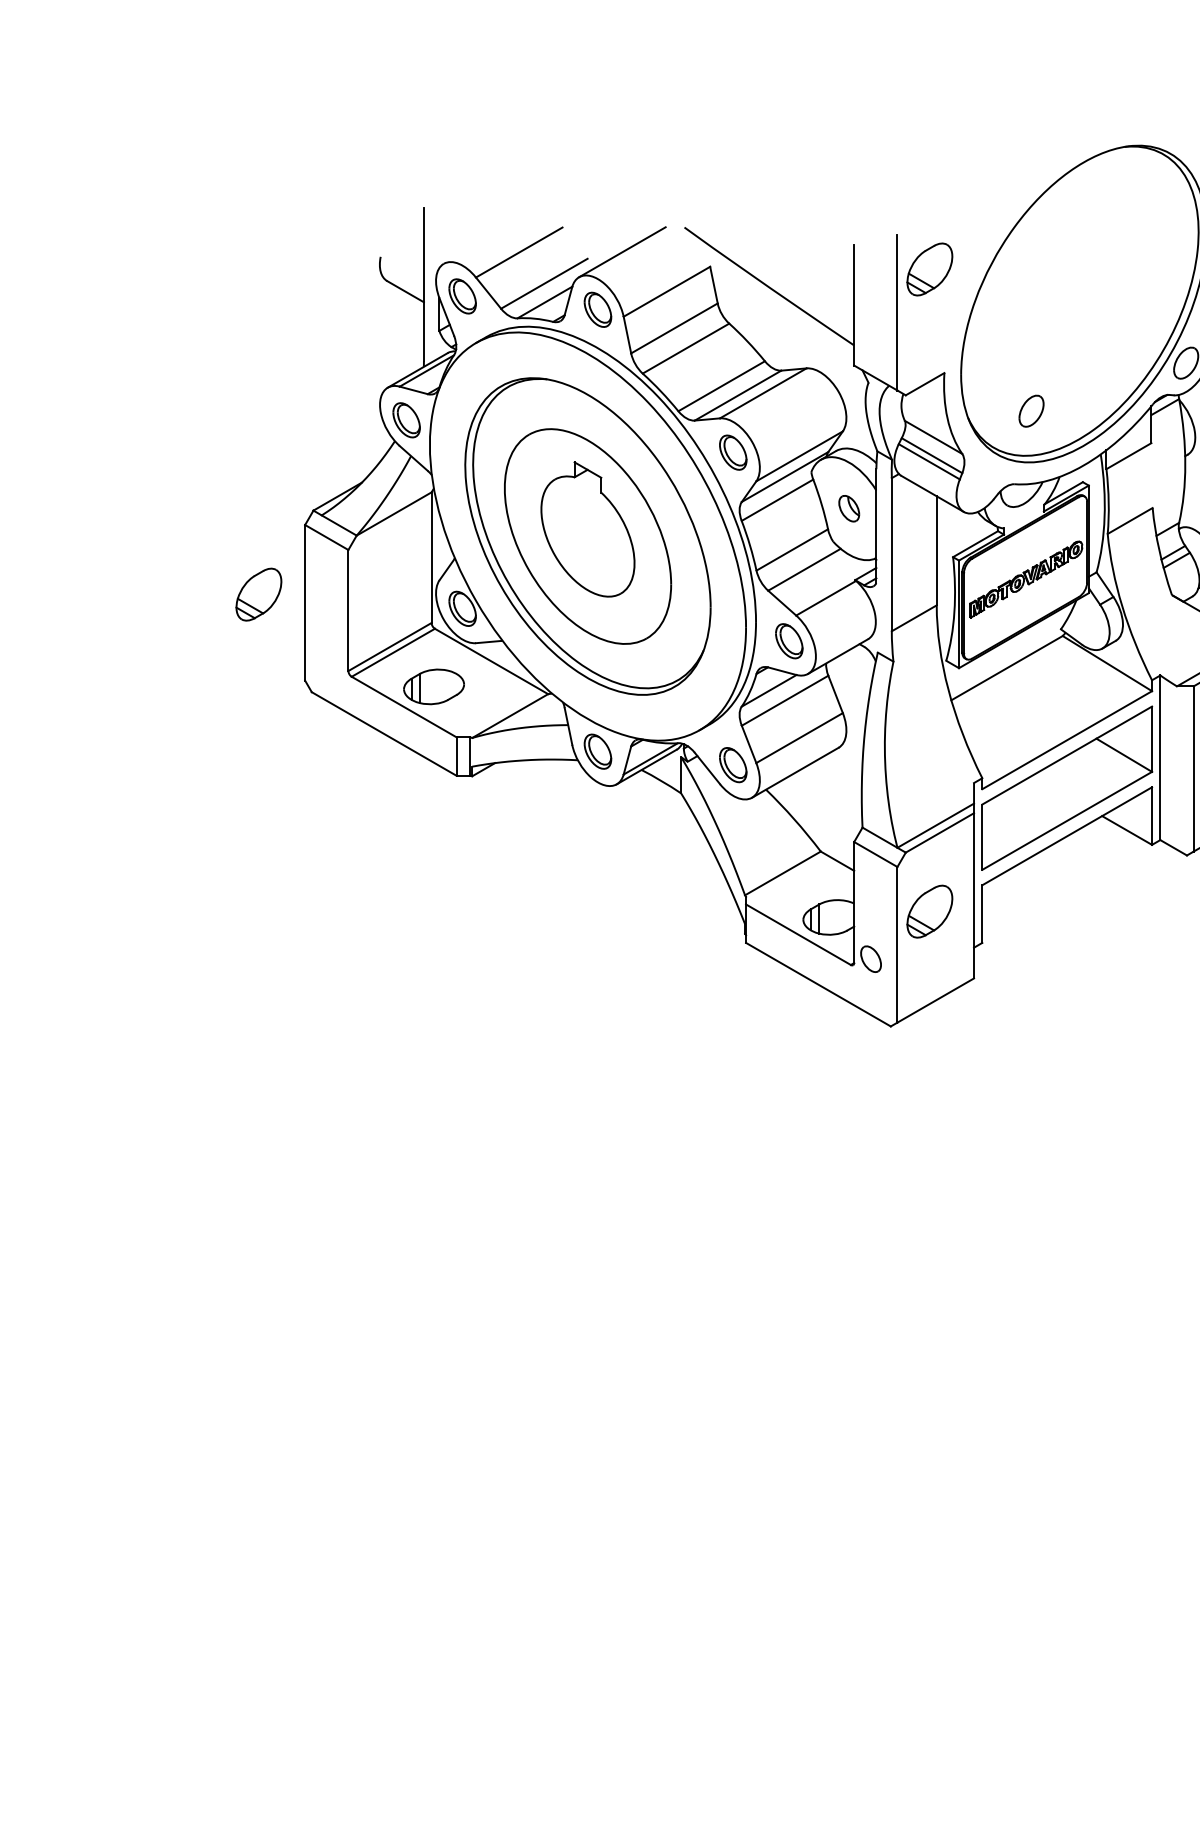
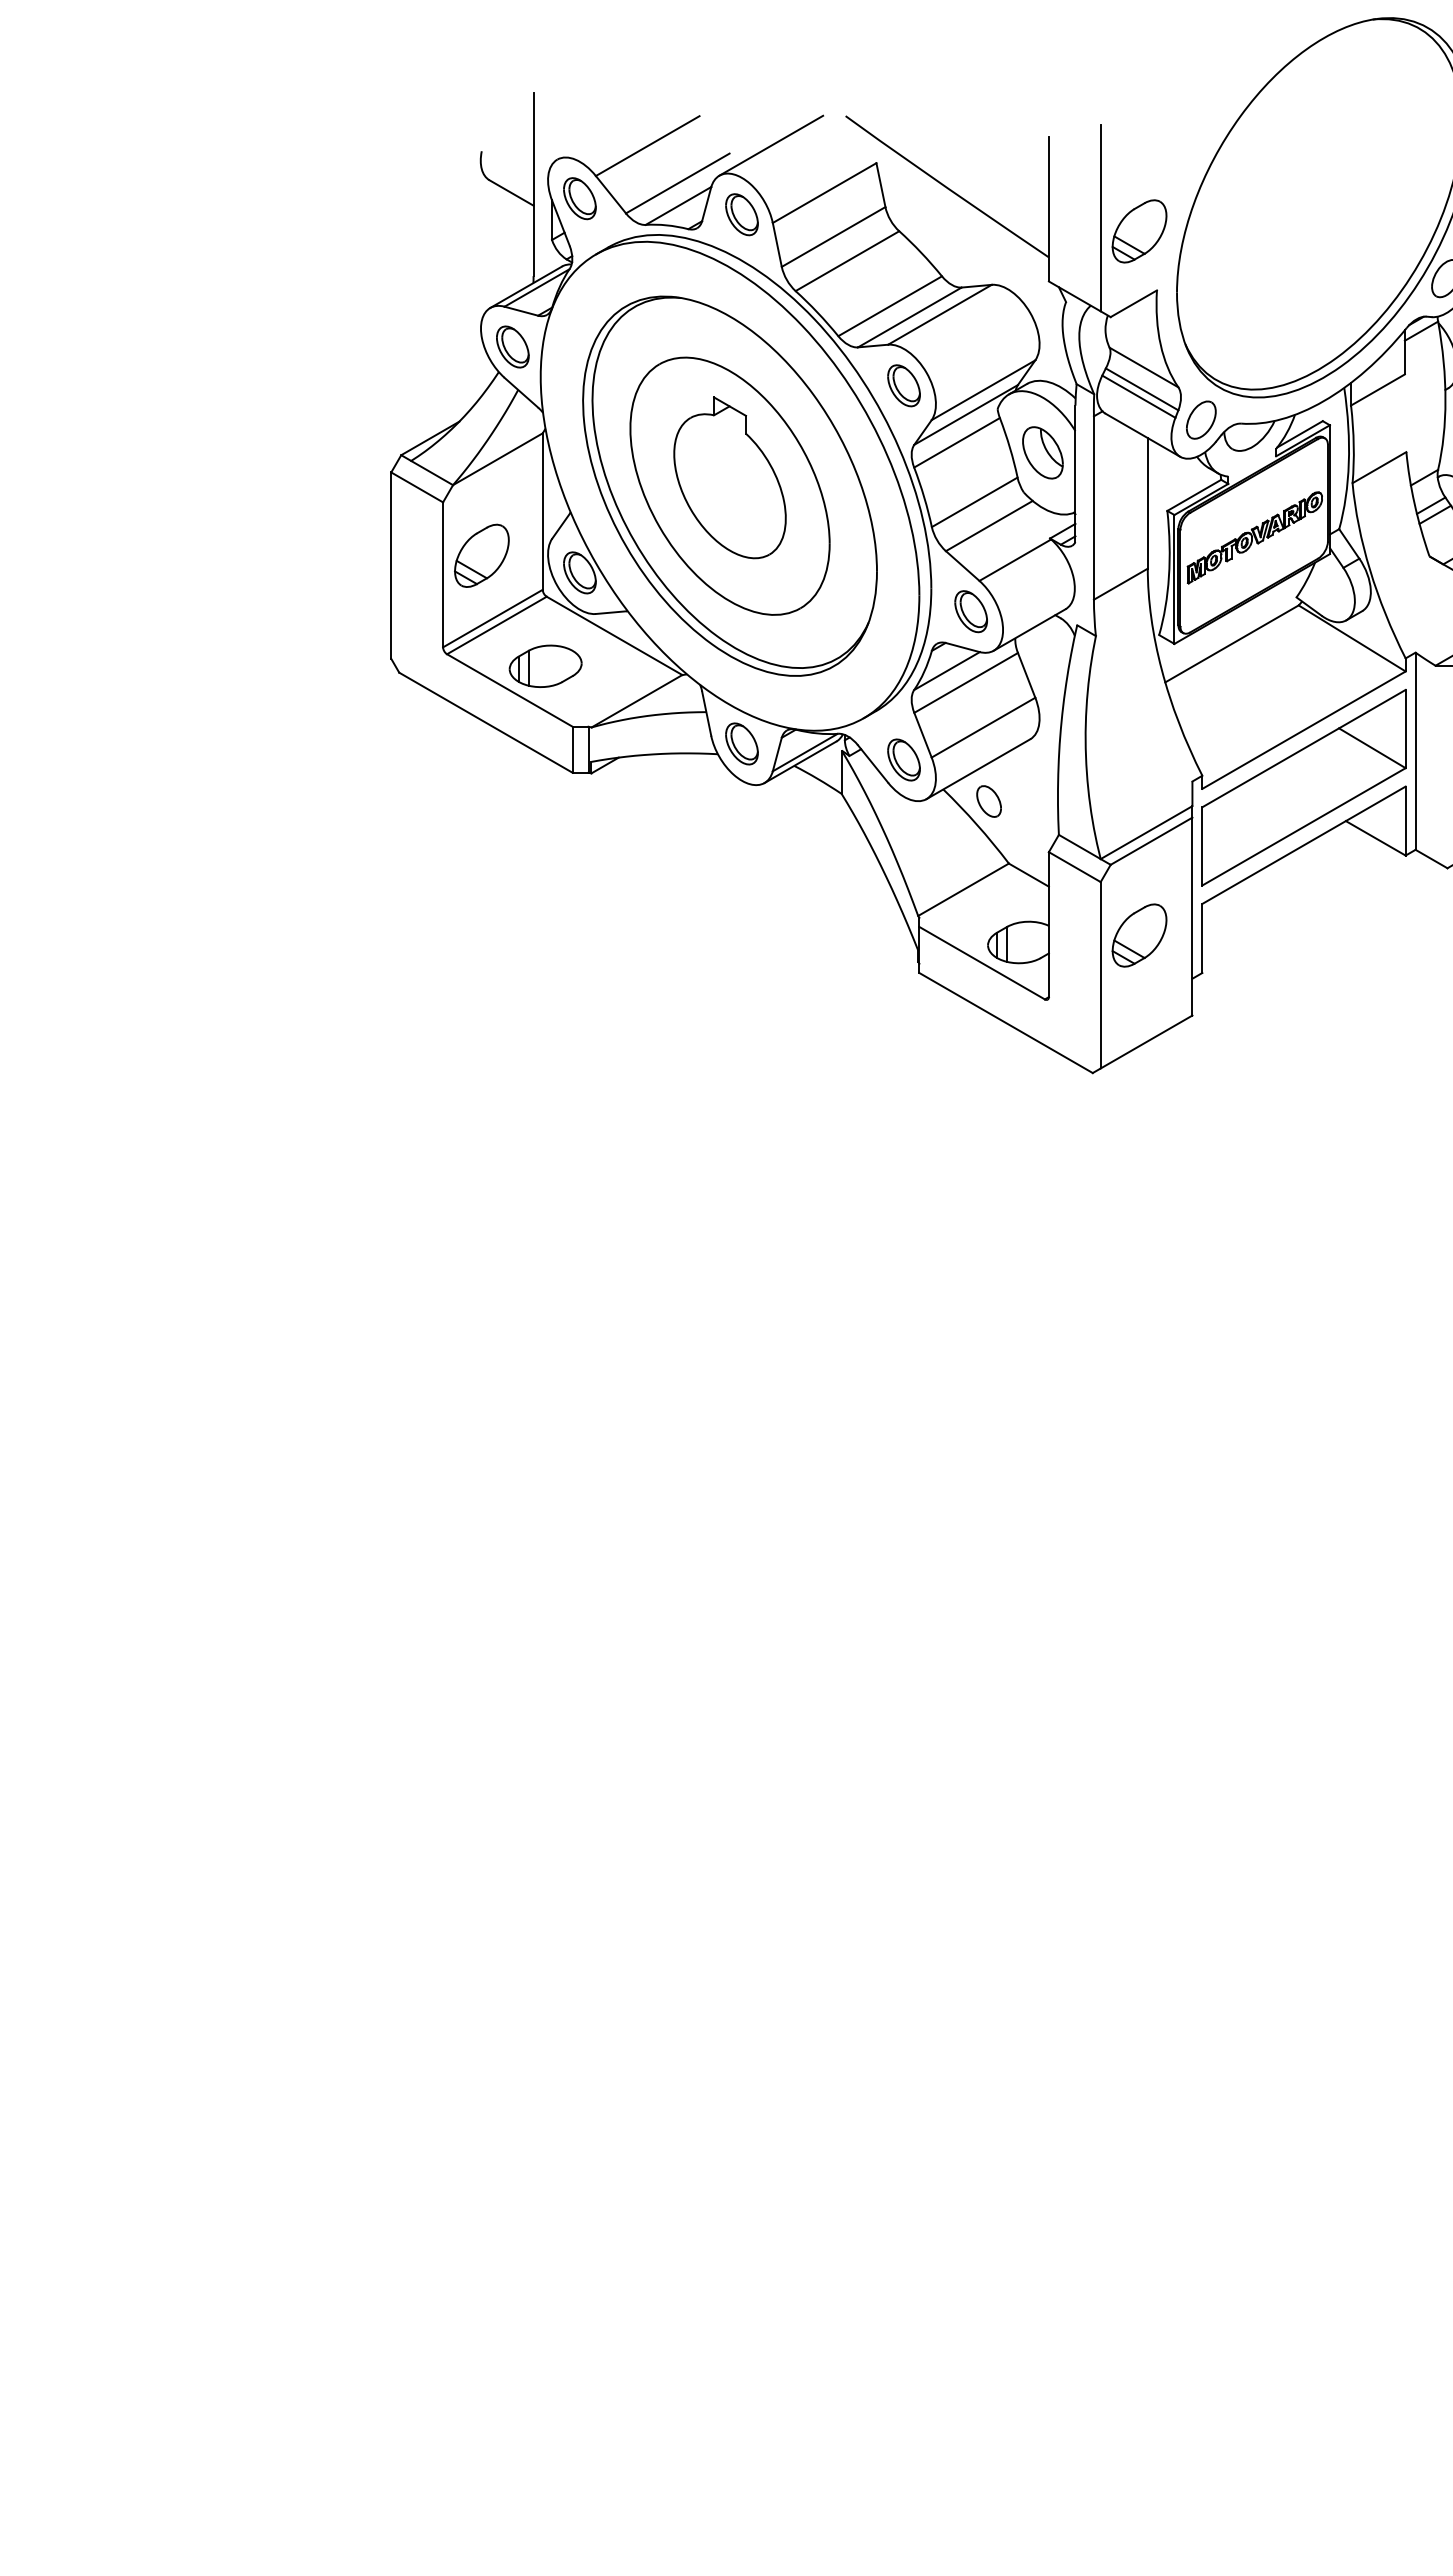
part: (929, 269) -> (1139, 231), moved
part: (1031, 410) -> (1201, 419), moved
part: (848, 508) -> (1042, 452), size x1.67
part: (258, 594) -> (481, 555), moved
part: (870, 959) -> (988, 801), moved

